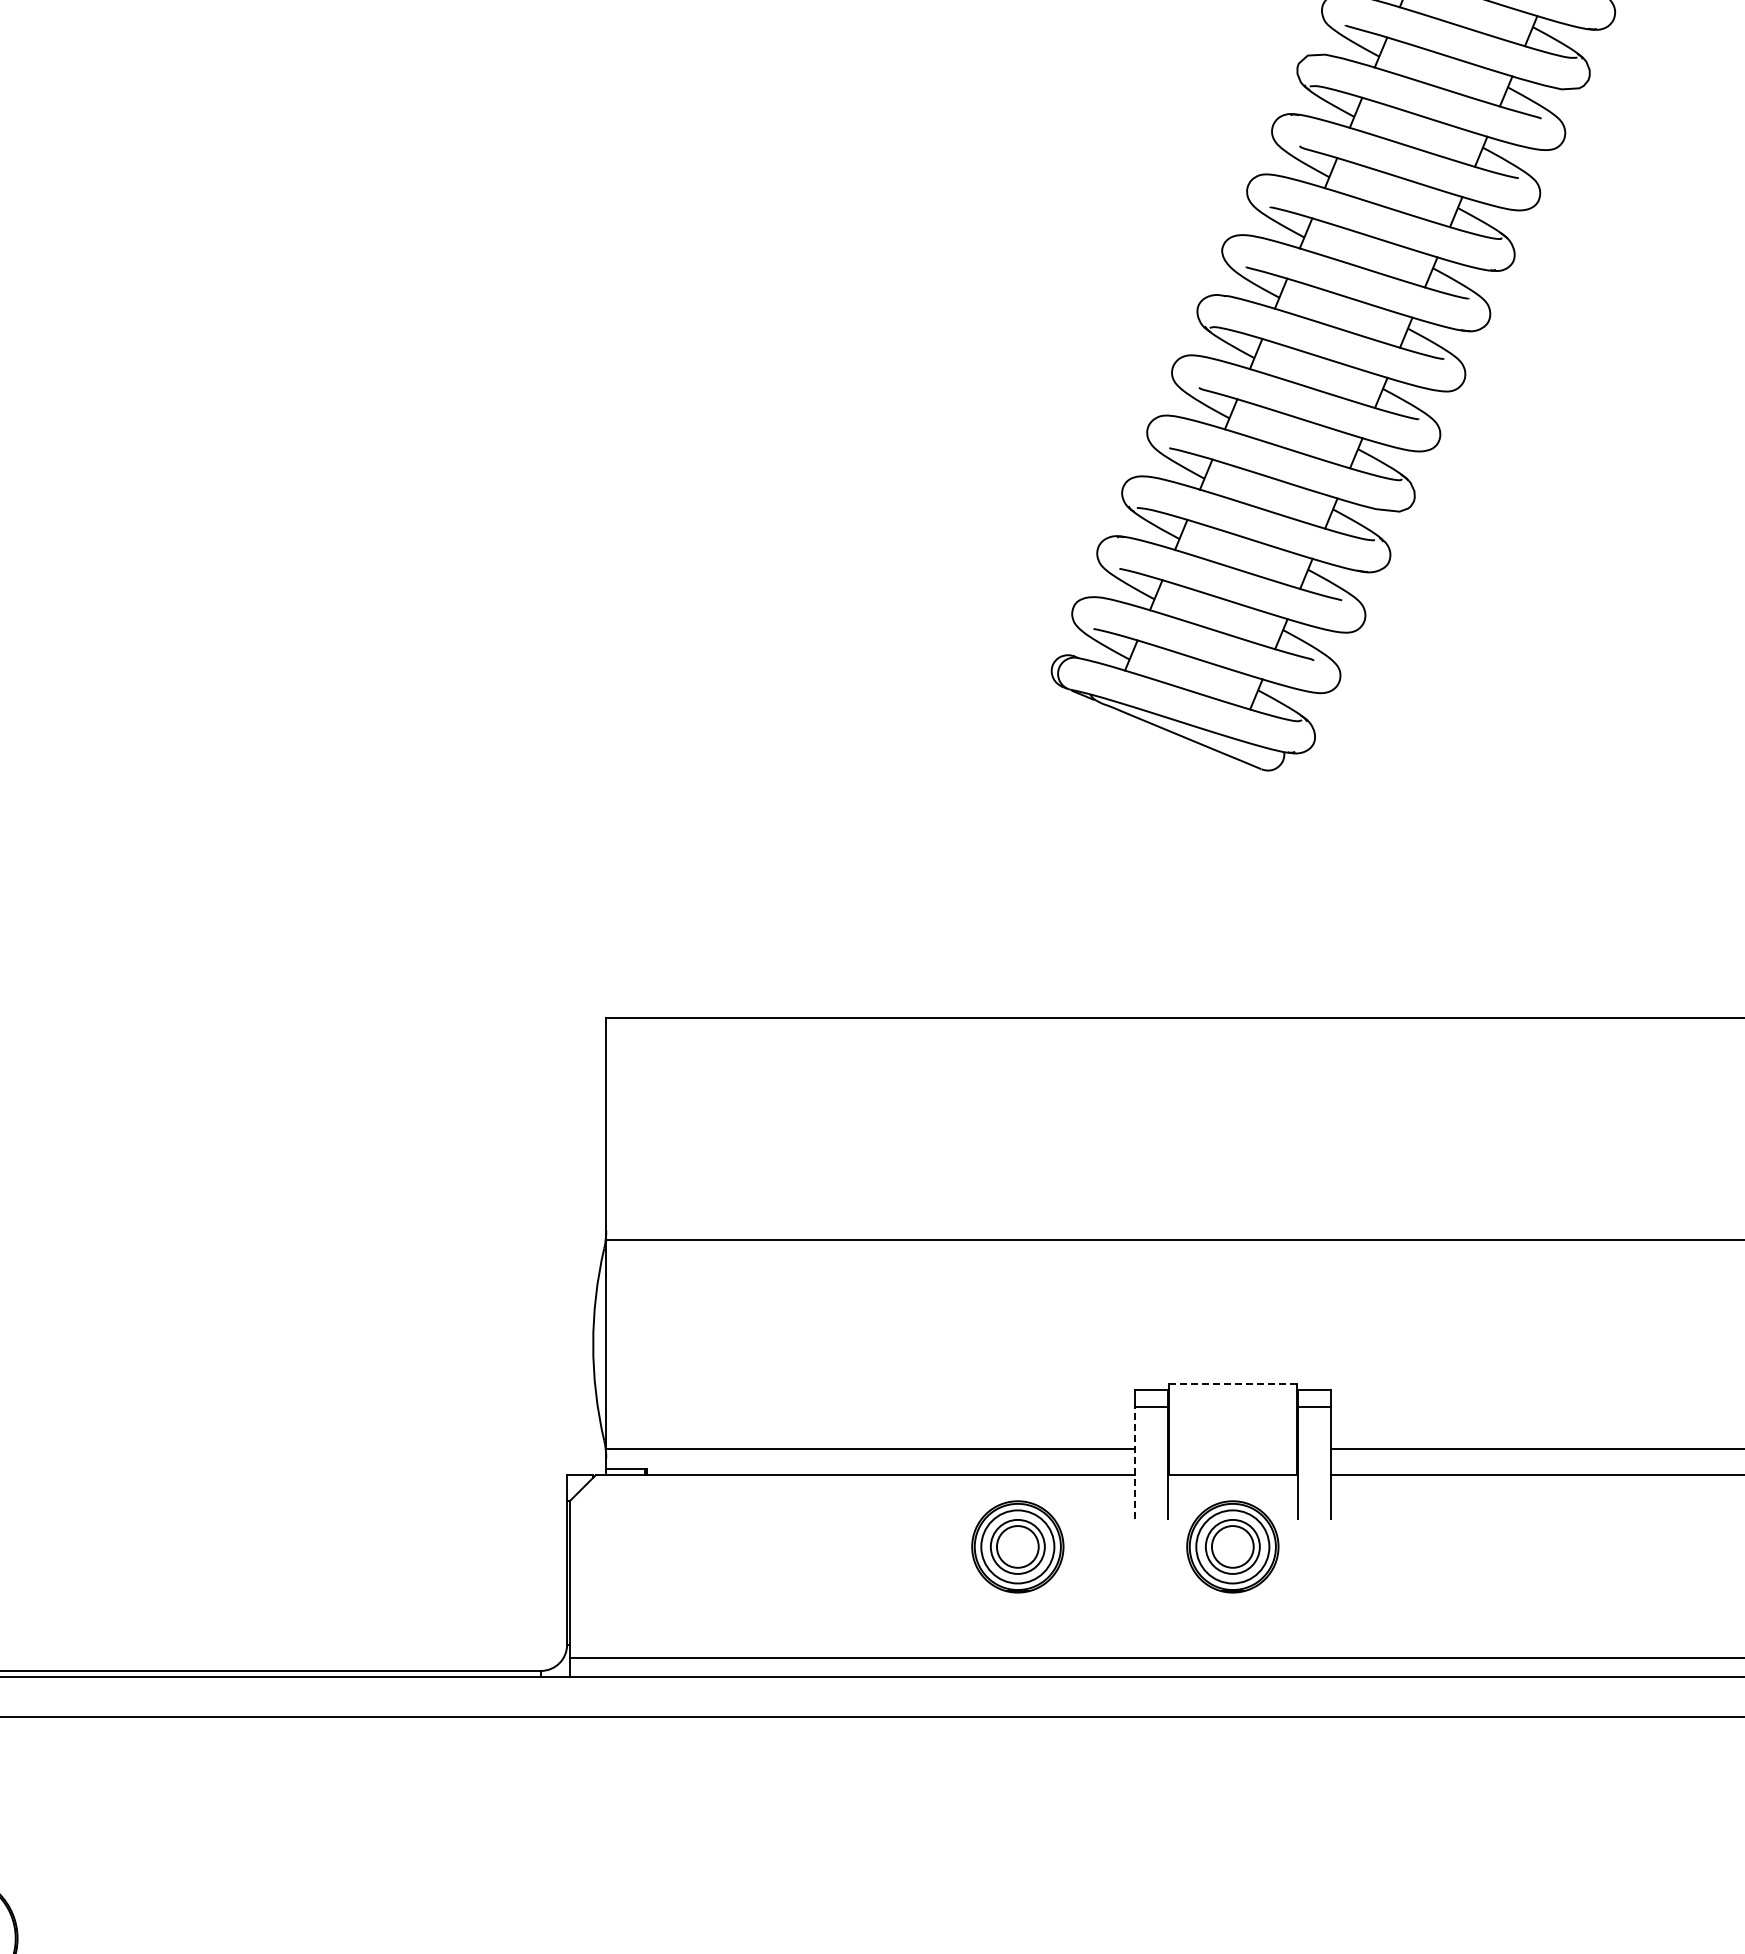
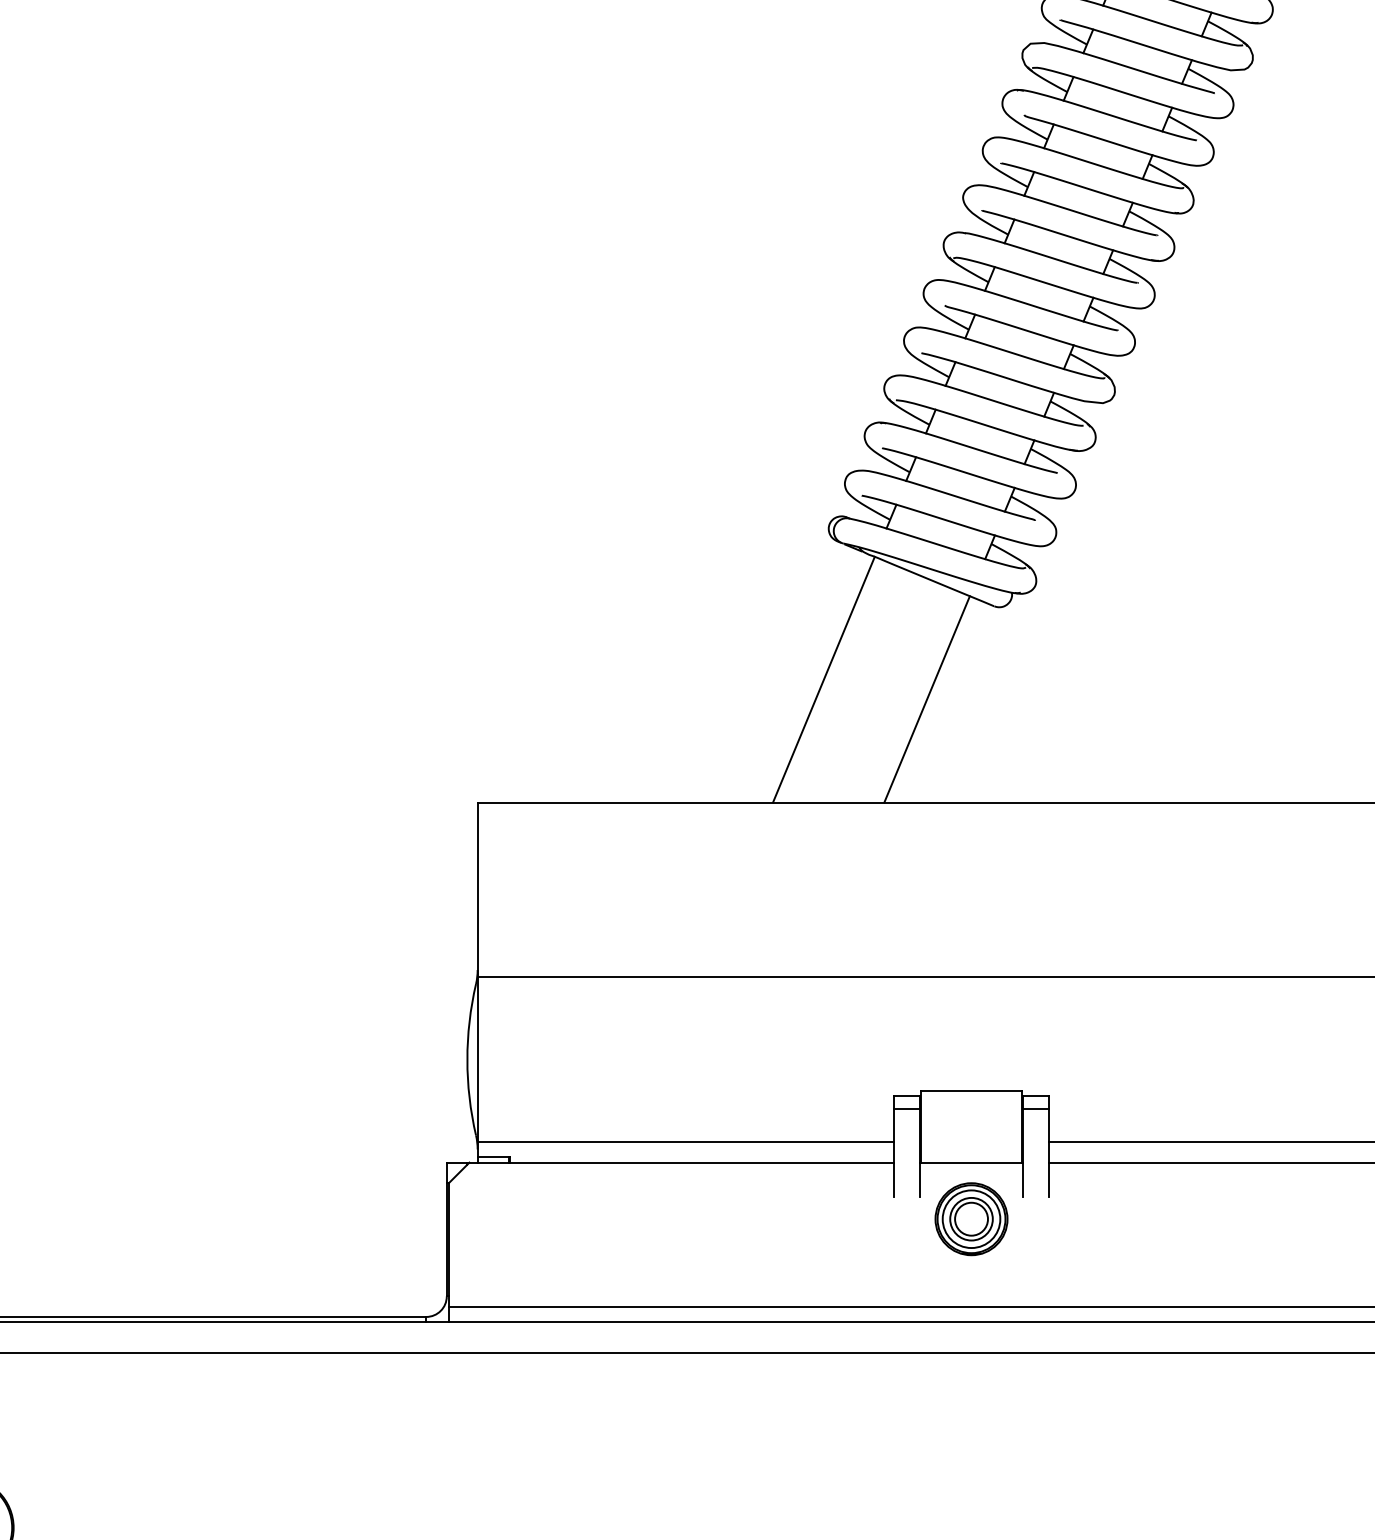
line: (1045, 862) -> (823, 679), added
line: (1176, 887) -> (927, 699), added
line: (1232, 1383) -> (971, 1090), dashed -> solid
line: (1134, 1462) -> (894, 1152), dashed -> solid
part: (1017, 1546) -> (801, 1218), removed

